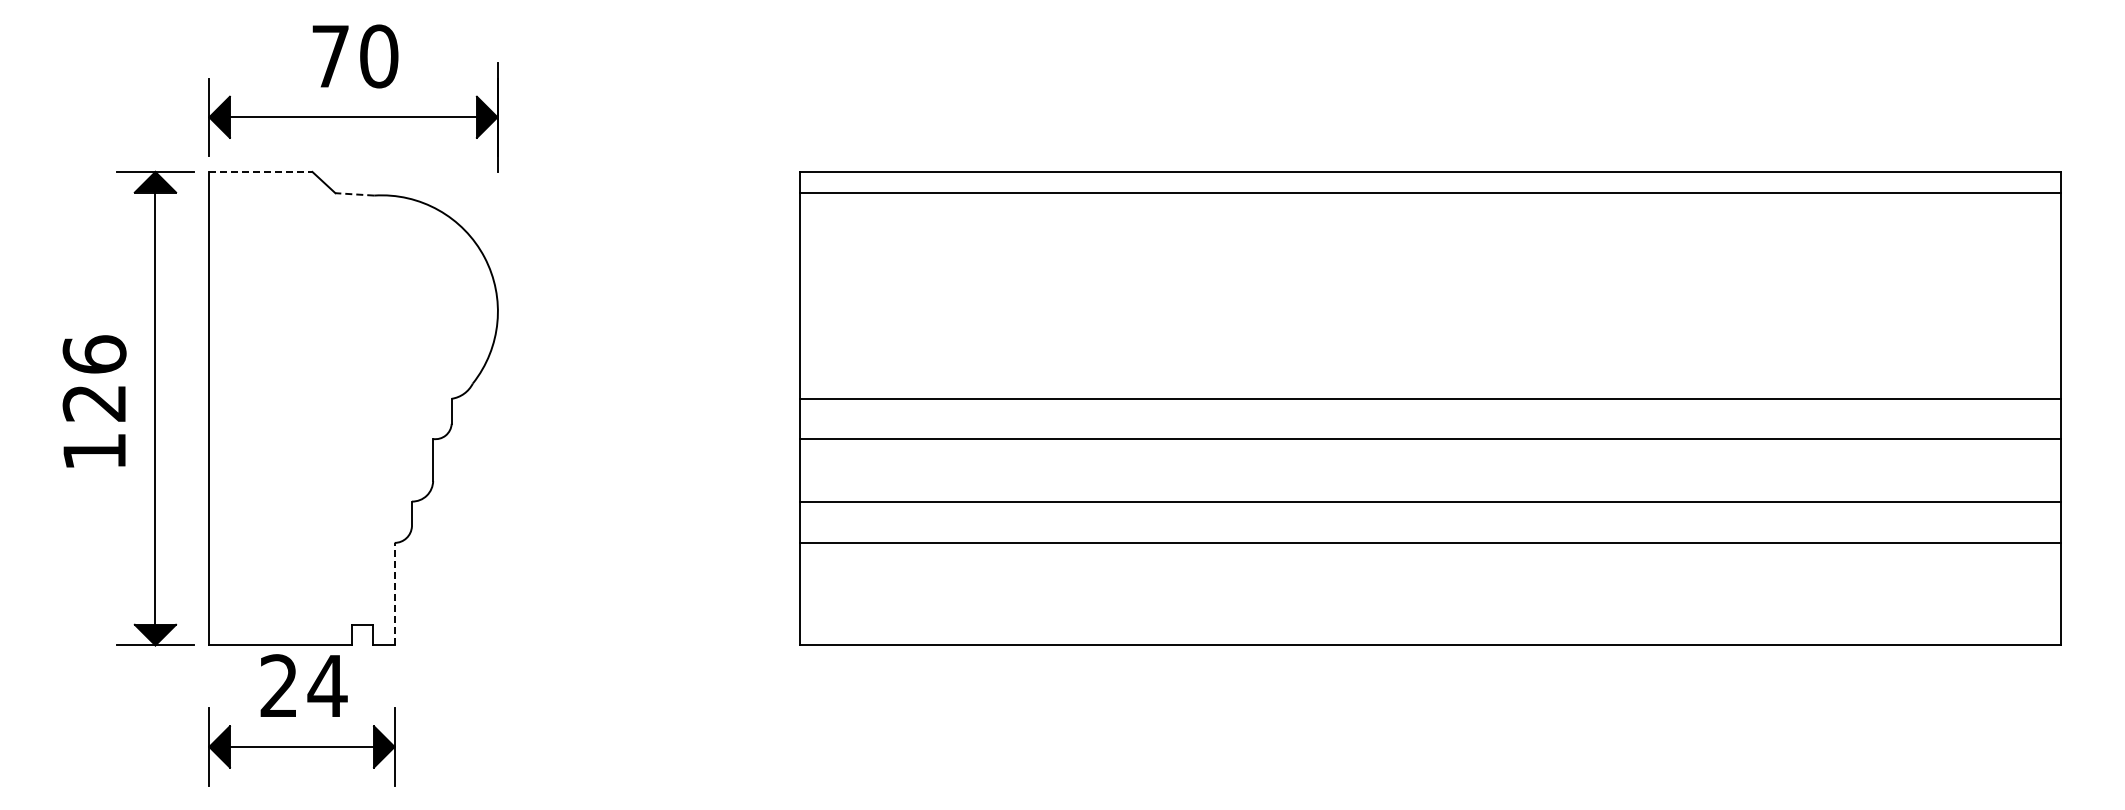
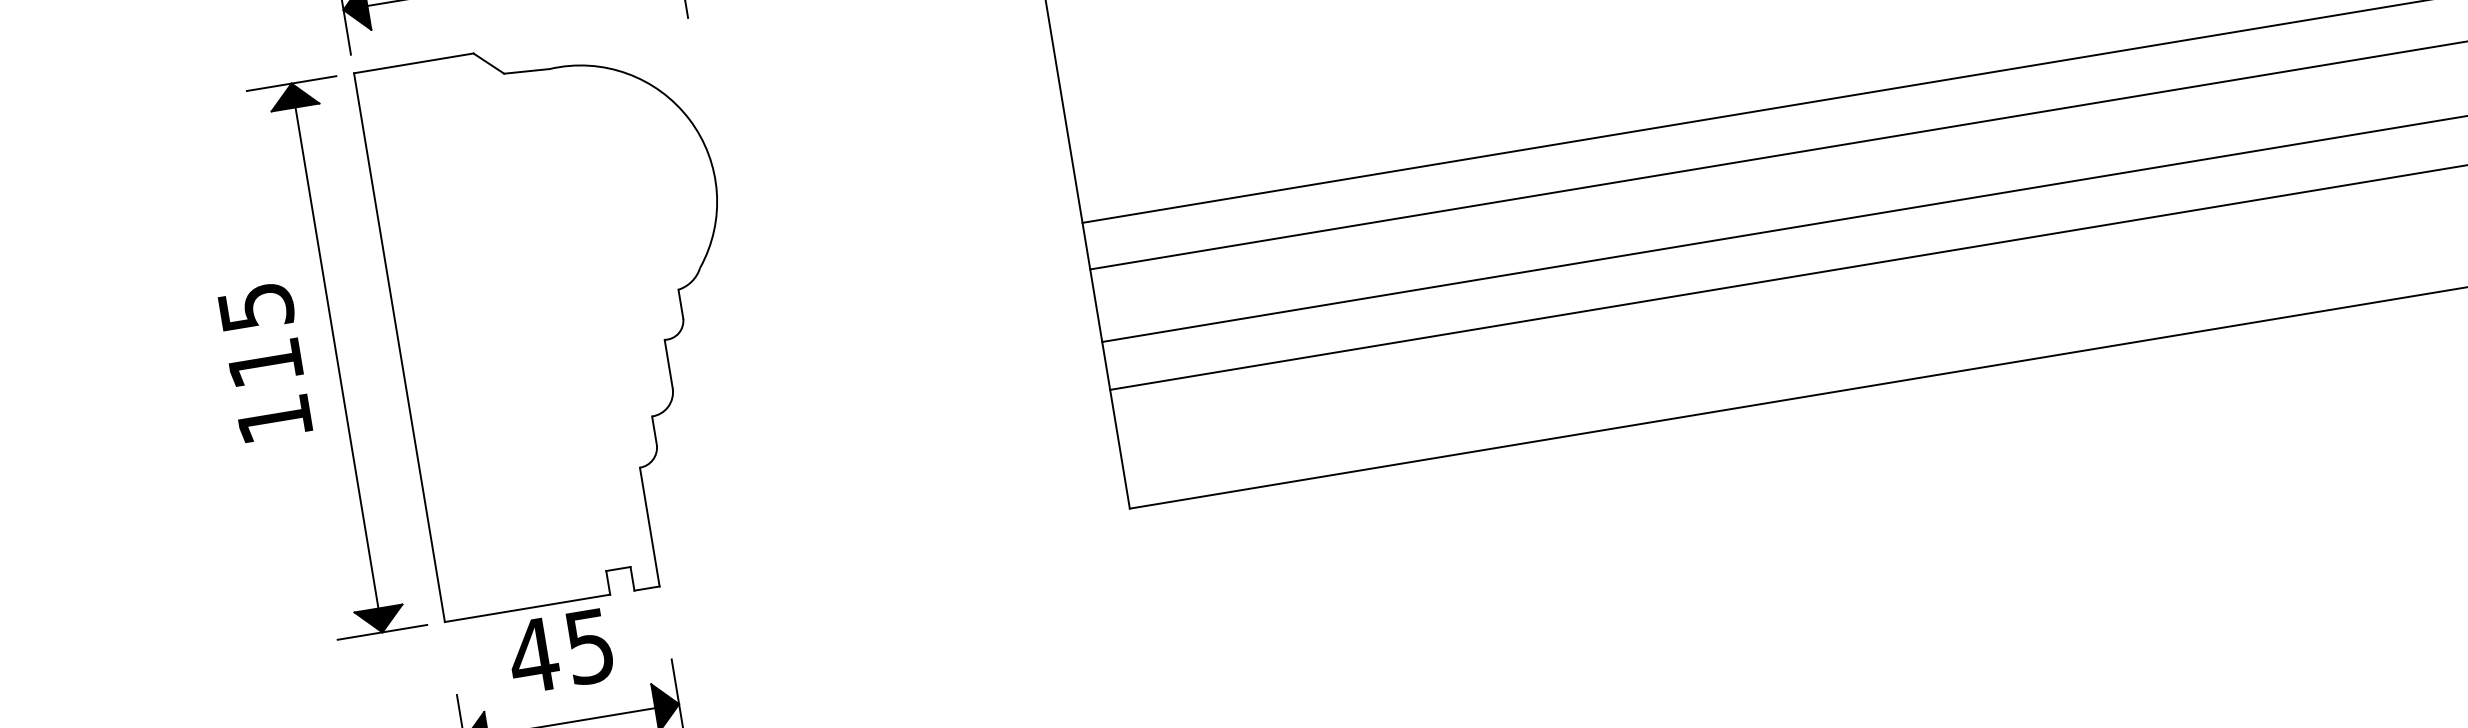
line: (260, 171) -> (413, 62), dashed -> solid
line: (354, 194) -> (526, 71), dashed -> solid
text: (94, 378) -> (260, 334), 126 -> 115
line: (394, 593) -> (649, 526), dashed -> solid
text: (302, 686) -> (560, 651), 24 -> 45

